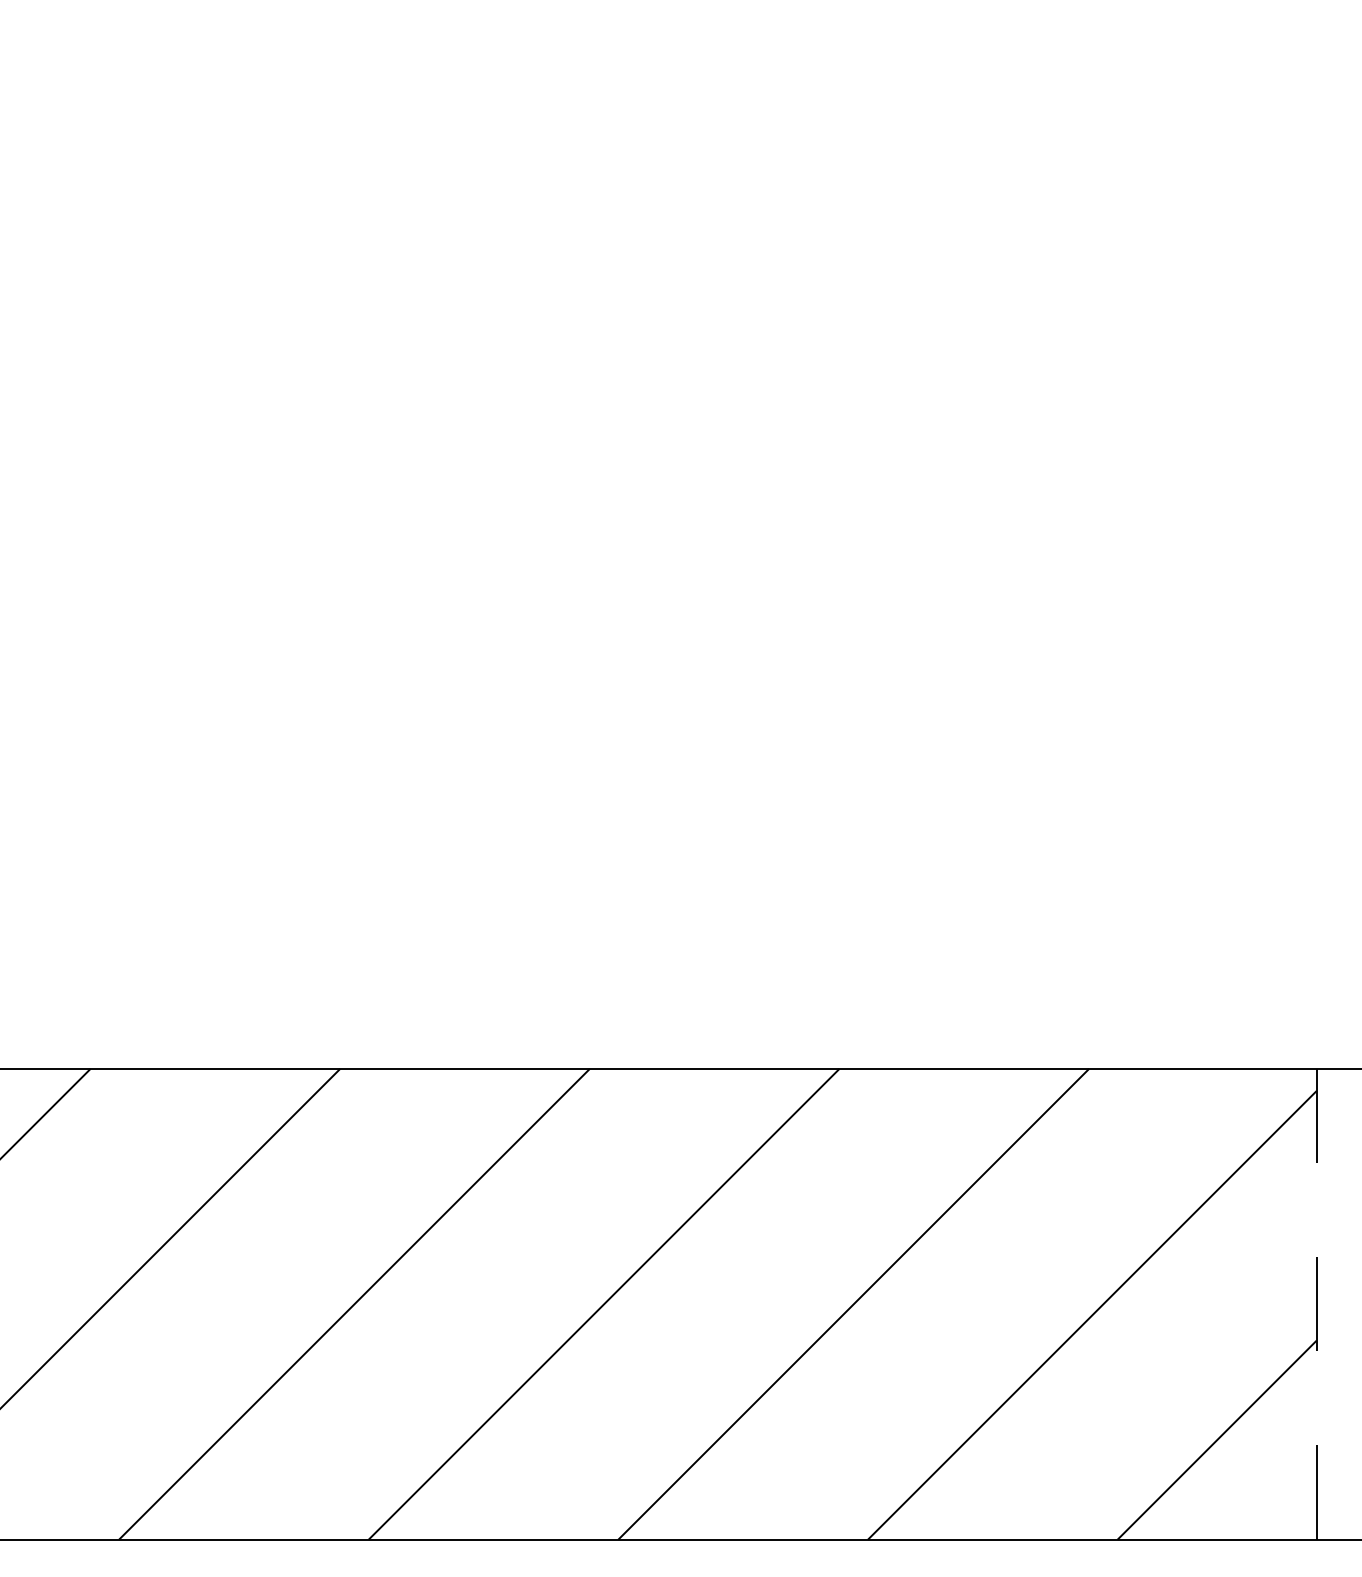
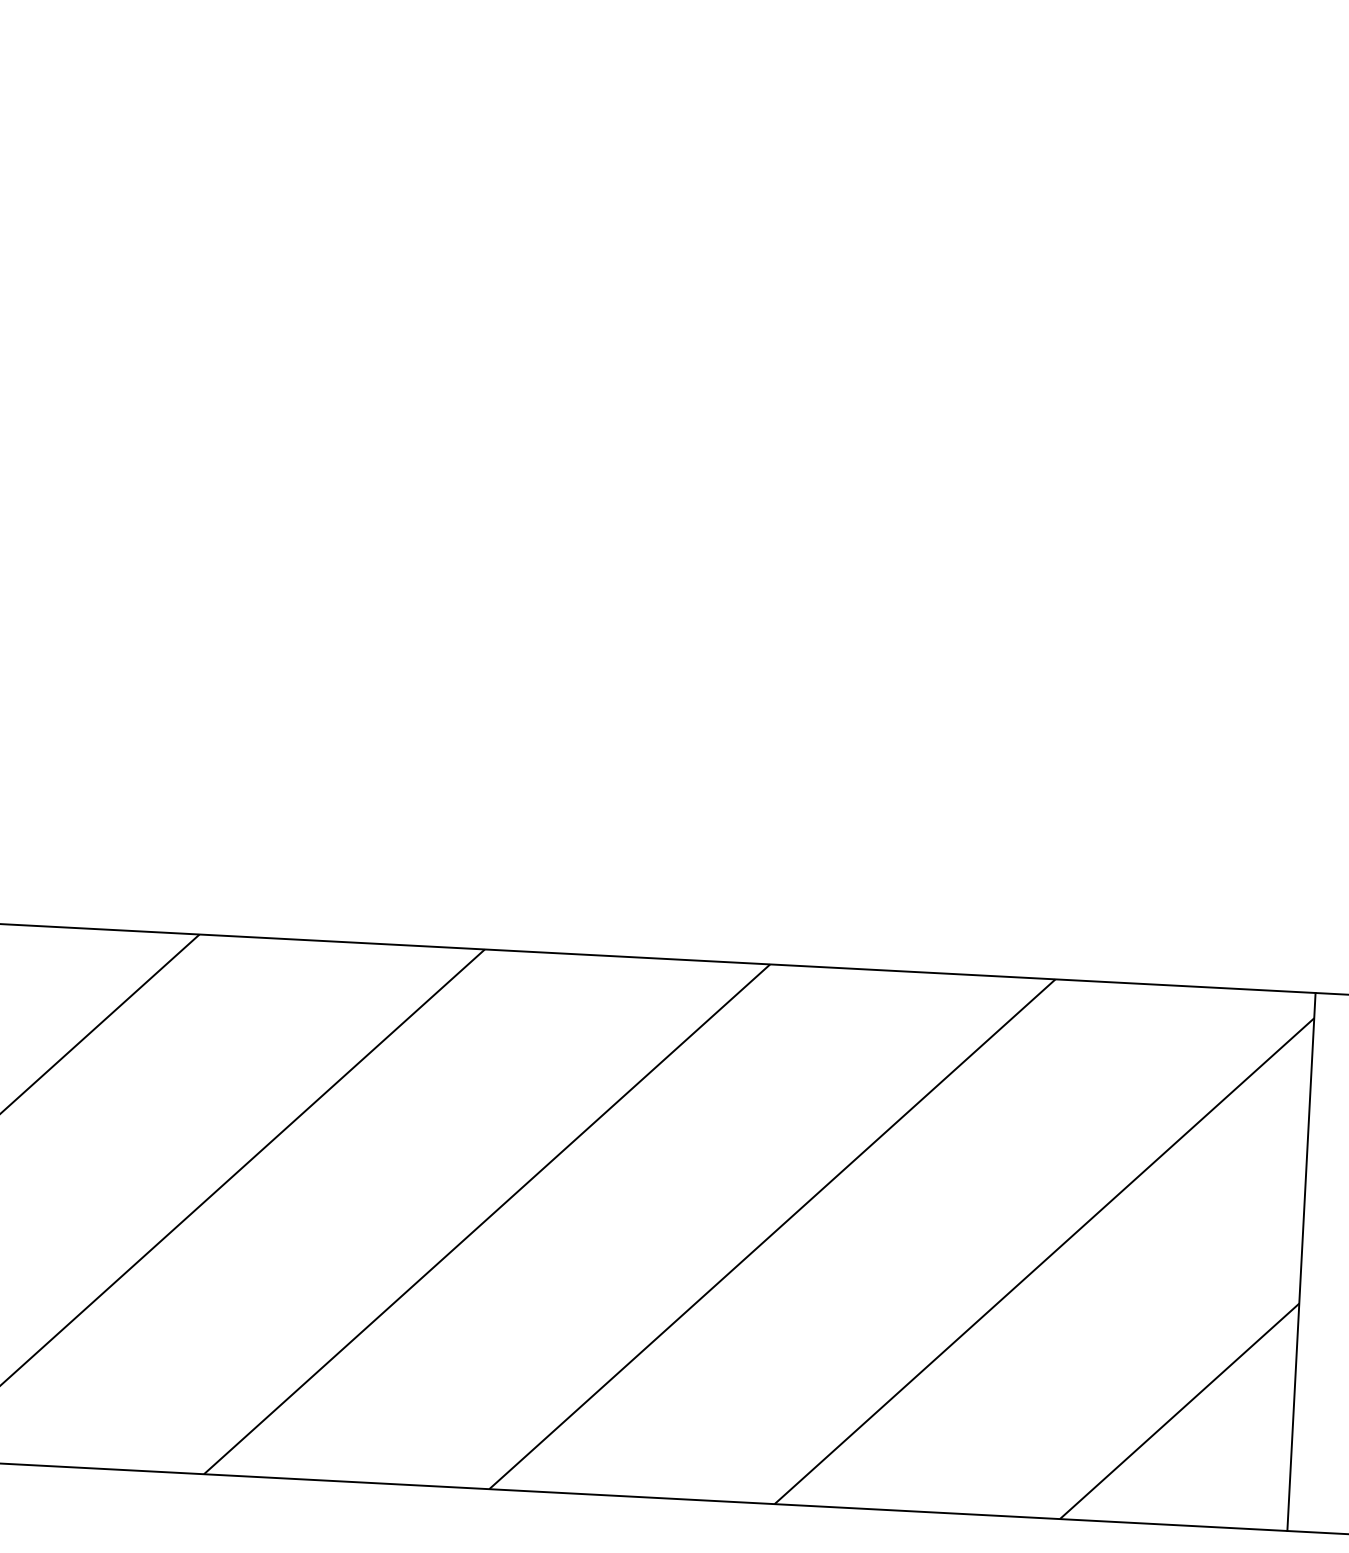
line: (1316, 1303) -> (1301, 1261), dashed -> solid

